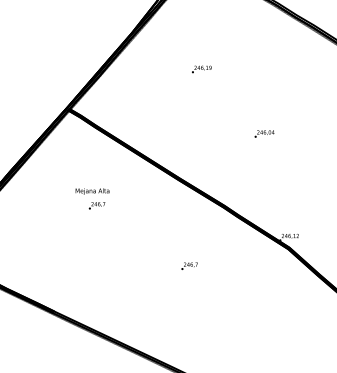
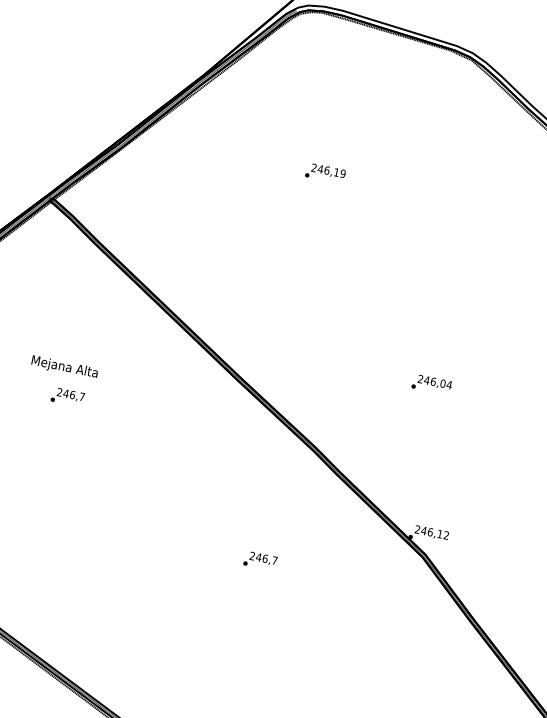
text: (264, 133) -> (432, 383), moved
text: (189, 265) -> (260, 559), moved

